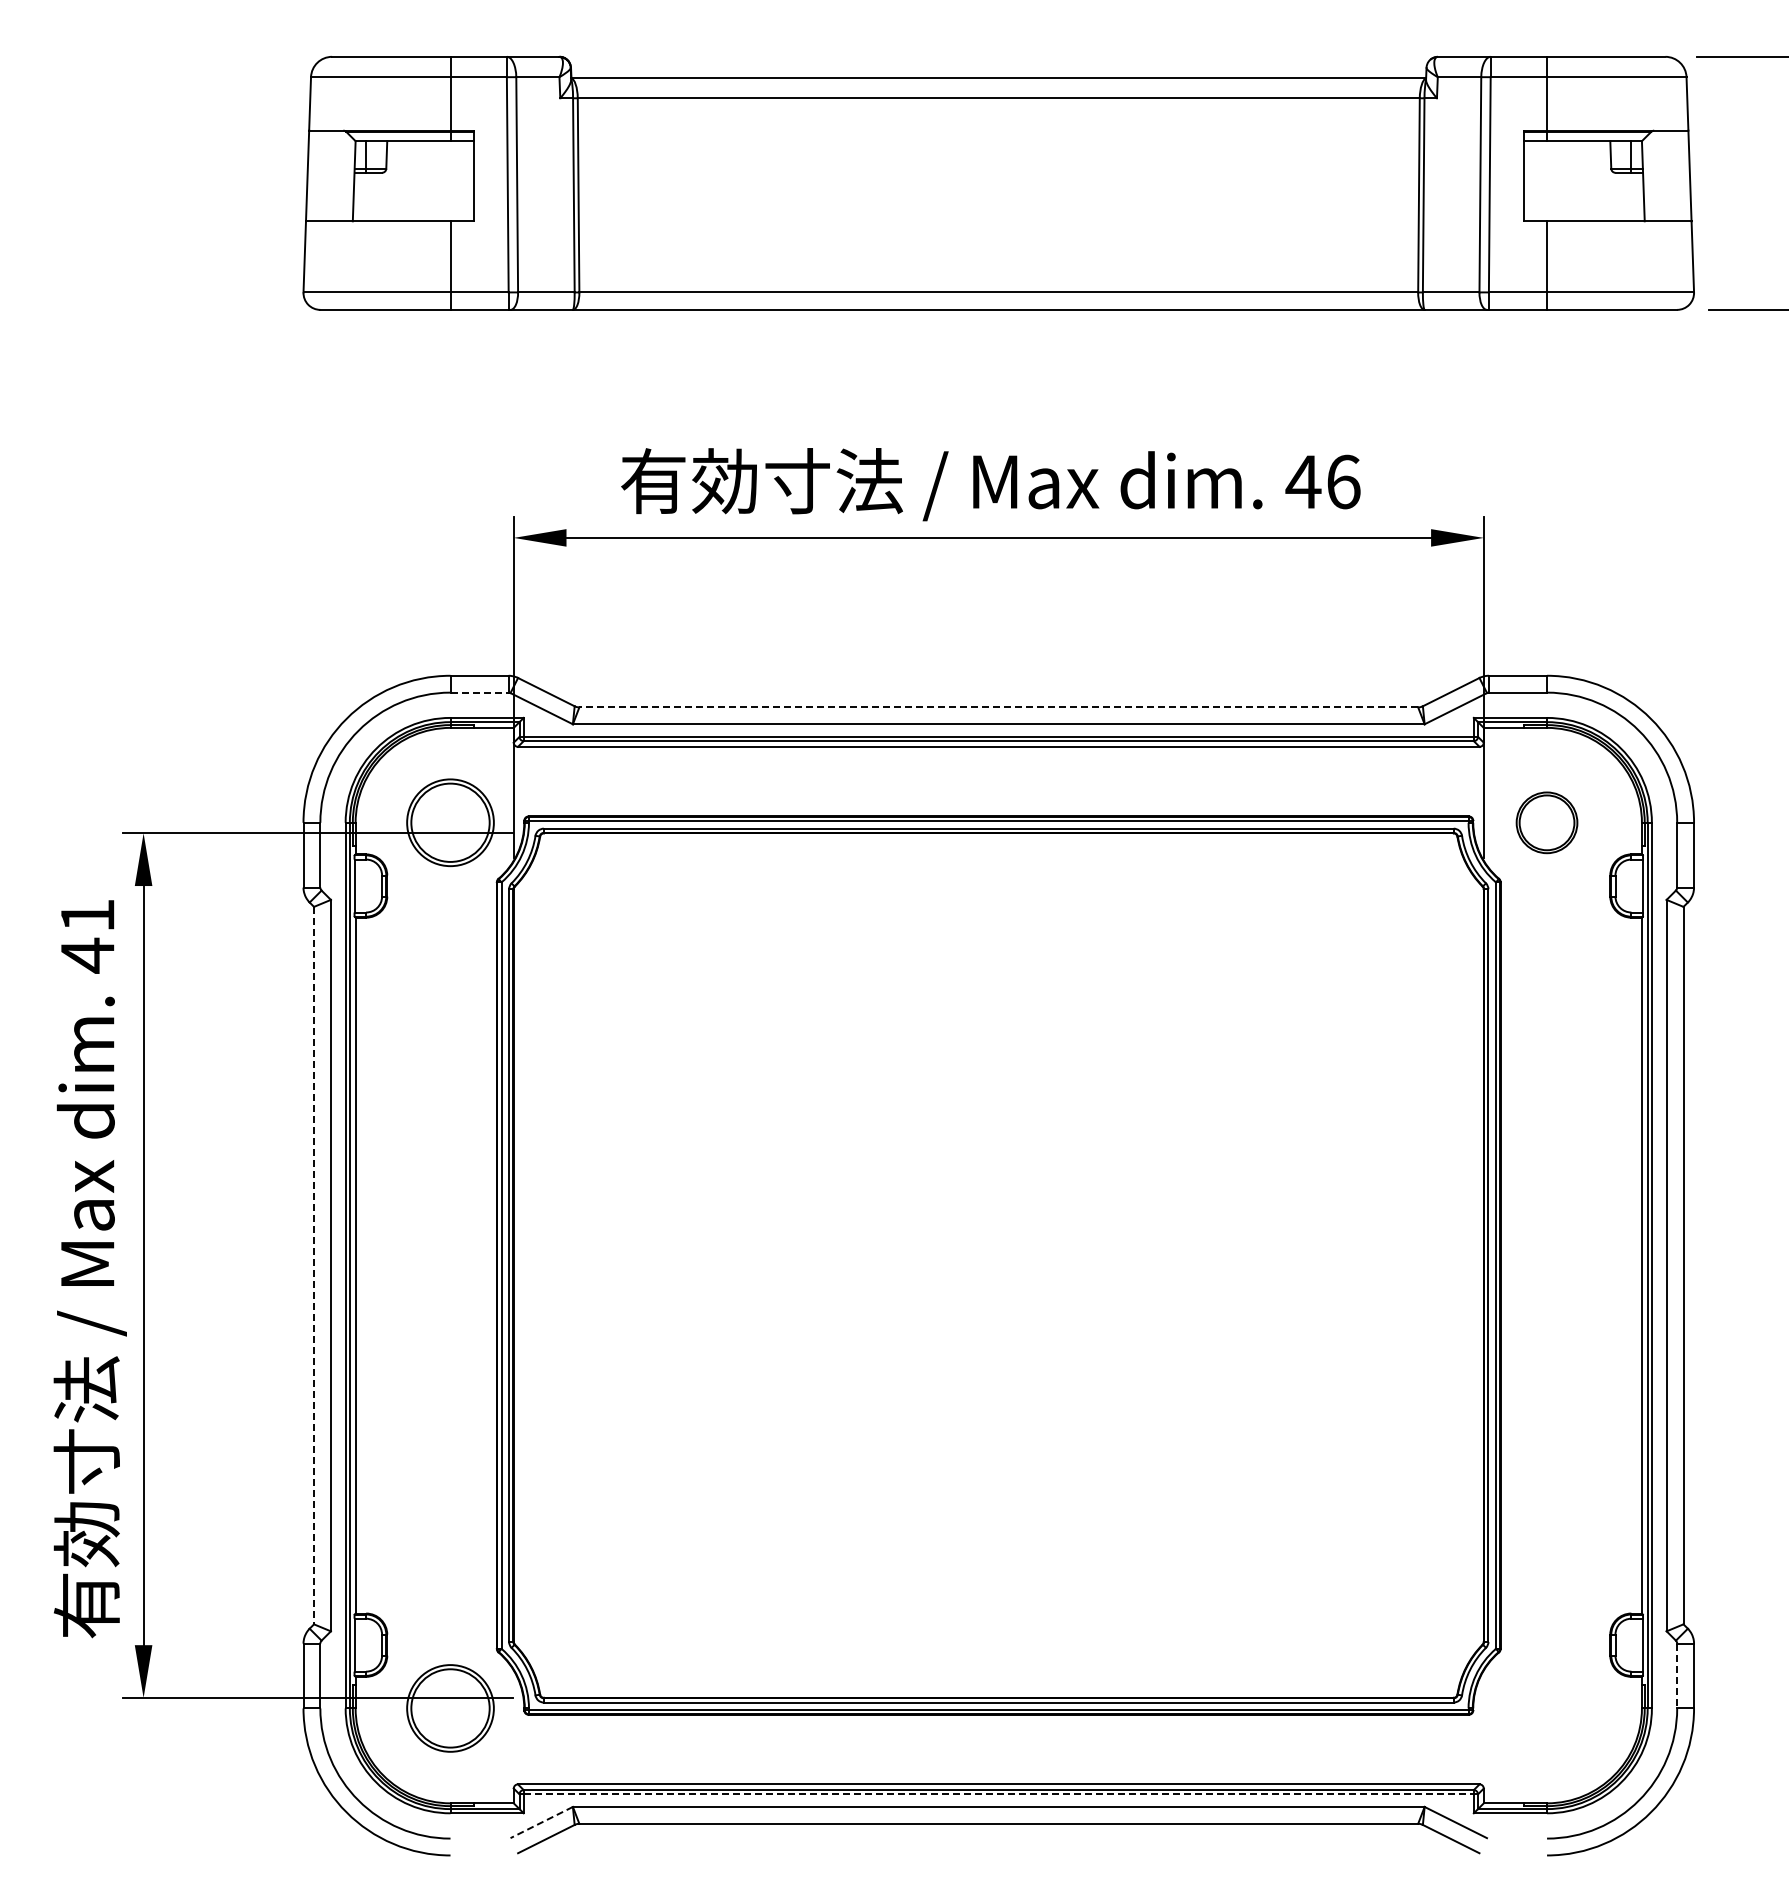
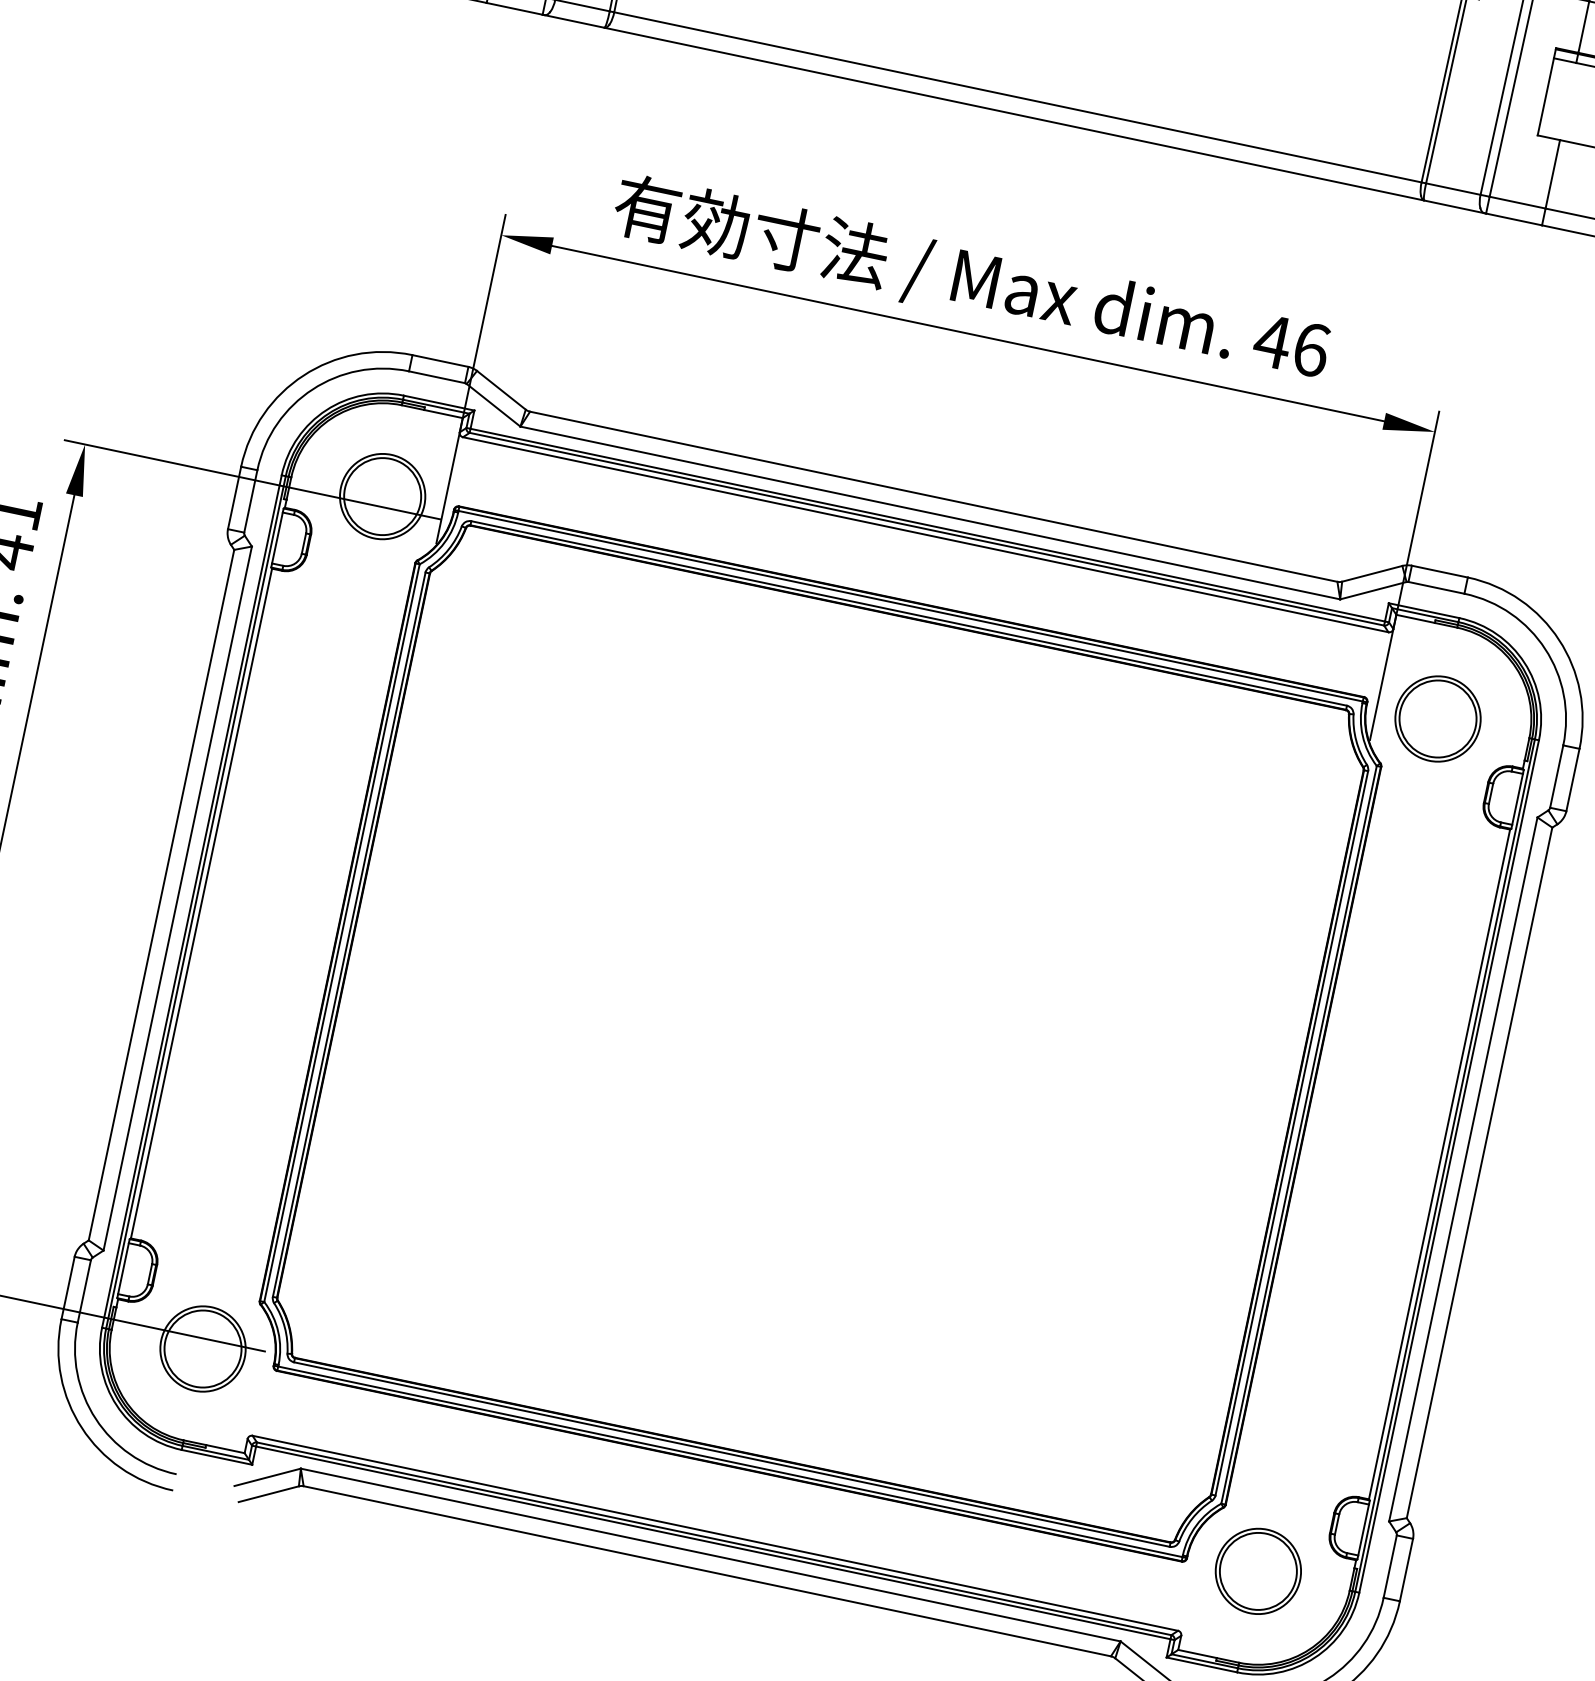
line: (480, 692) -> (437, 377), dashed -> solid
line: (998, 707) -> (933, 496), dashed -> solid
part: (1546, 822) -> (1437, 718), size x1.43
line: (314, 1265) -> (161, 895), dashed -> solid
line: (1677, 1676) -> (1390, 1567), dashed -> solid
part: (1546, 1708) -> (1257, 1571), added
line: (999, 1794) -> (713, 1543), dashed -> solid
line: (541, 1822) -> (267, 1477), dashed -> solid

